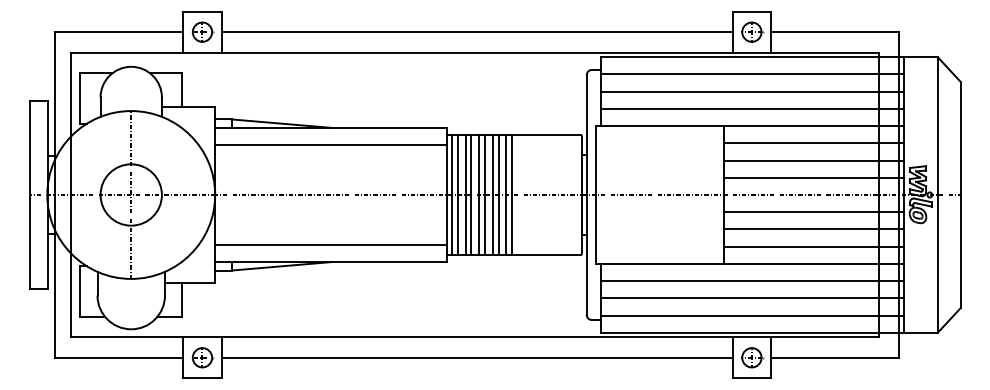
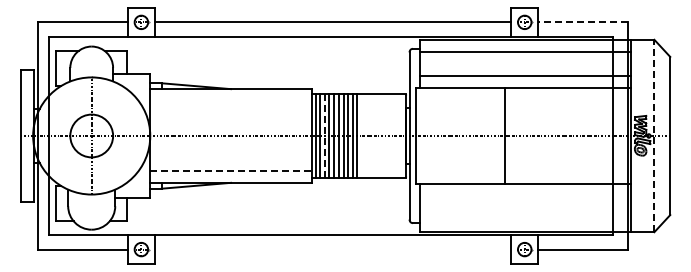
line: (834, 32) -> (582, 22), solid -> dashed
line: (751, 91) -> (524, 63), removed
line: (813, 142) -> (567, 99), removed
line: (330, 144) -> (230, 100), removed
line: (813, 159) -> (567, 111), removed
line: (813, 177) -> (567, 123), removed
line: (937, 194) -> (654, 135), solid -> dashed
line: (464, 195) -> (324, 136), solid -> dashed
line: (813, 212) -> (567, 148), removed
line: (813, 230) -> (567, 160), removed
line: (331, 245) -> (231, 171), solid -> dashed
line: (813, 247) -> (567, 172), removed
line: (751, 281) -> (524, 196), removed
line: (751, 298) -> (524, 208), removed
line: (751, 316) -> (524, 220), removed
line: (476, 357) -> (332, 249), removed

